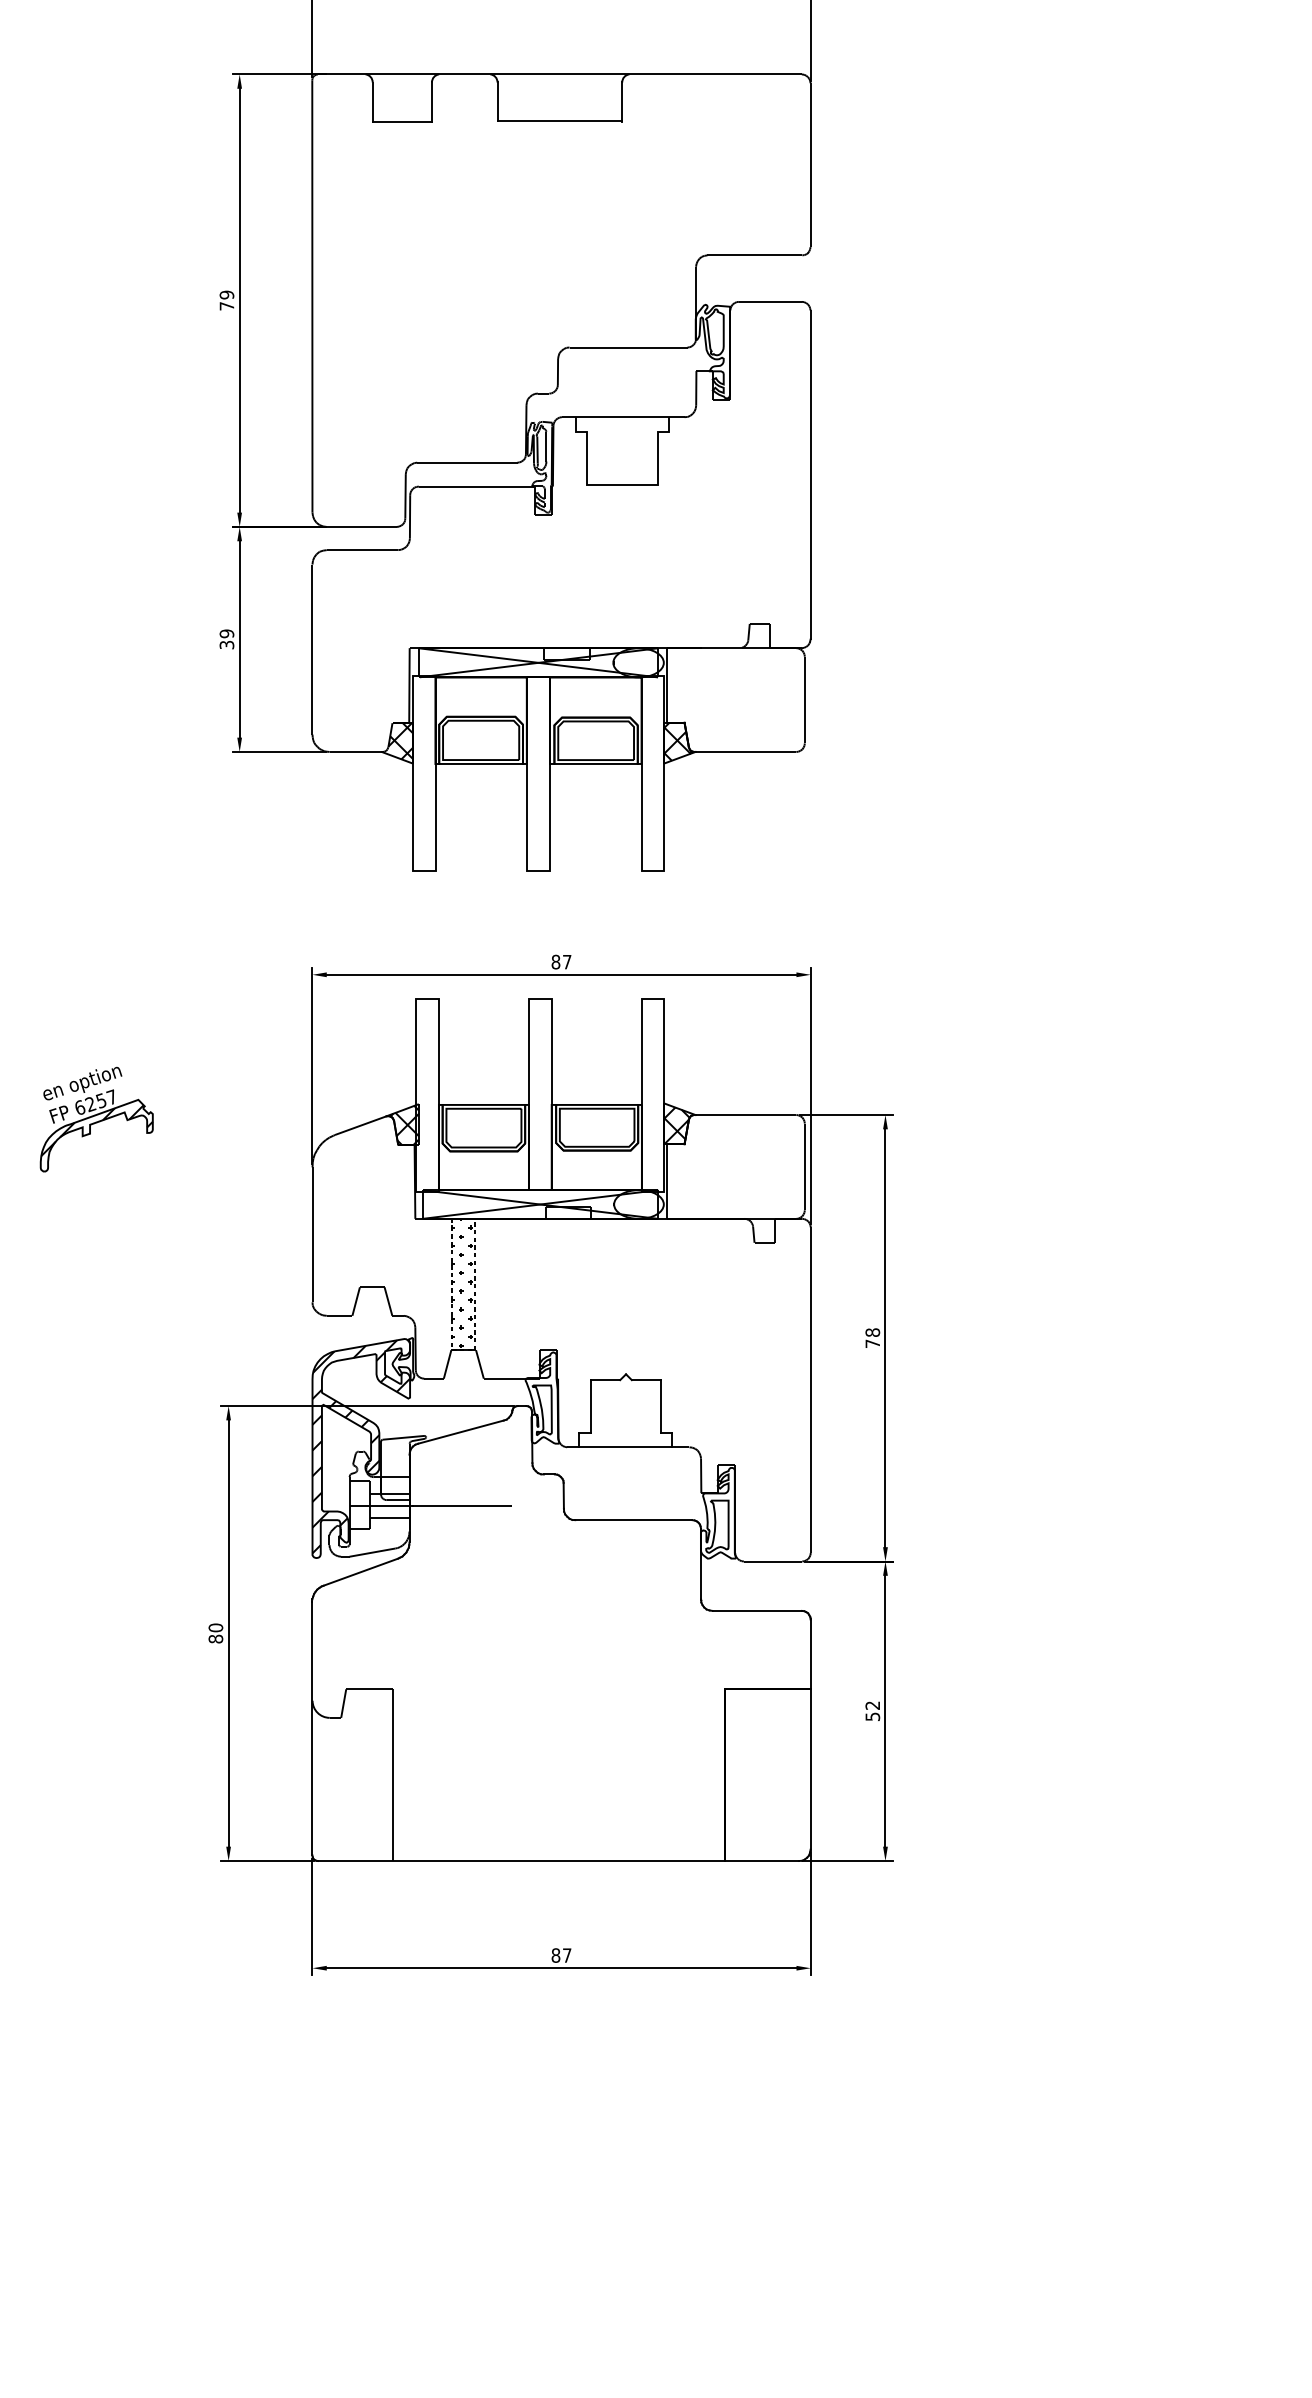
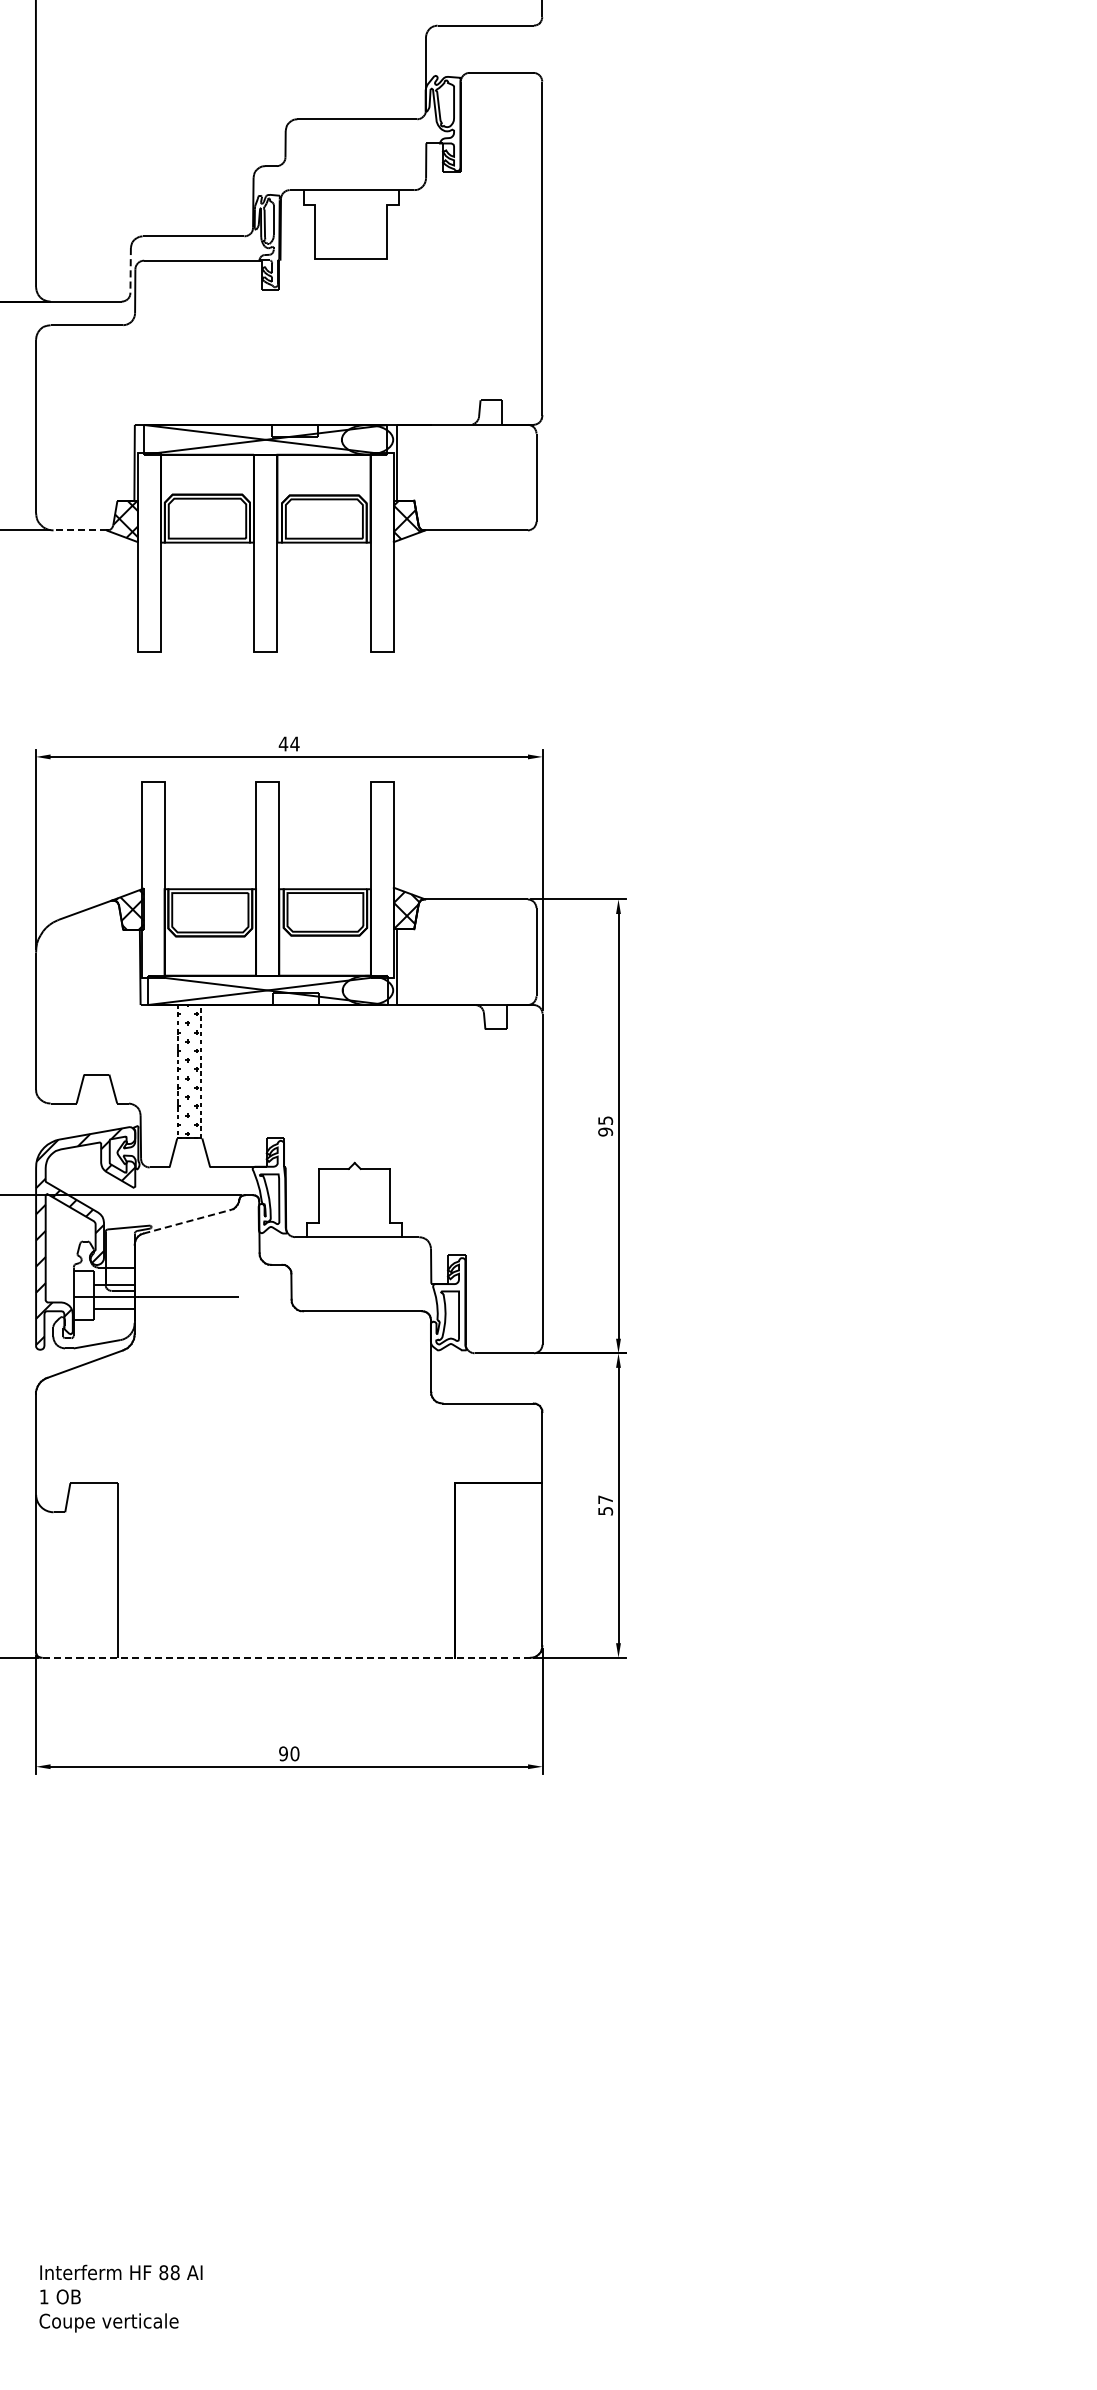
line: (405, 496) -> (130, 270), solid -> dashed
line: (356, 751) -> (80, 529), solid -> dashed
text: (561, 961) -> (289, 743), 87 -> 44
text: (872, 1338) -> (605, 1126), 78 -> 95
line: (461, 1432) -> (187, 1222), solid -> dashed
text: (872, 1705) -> (605, 1499), 52 -> 57
line: (558, 1861) -> (286, 1658), solid -> dashed
text: (561, 1955) -> (289, 1753), 87 -> 90

